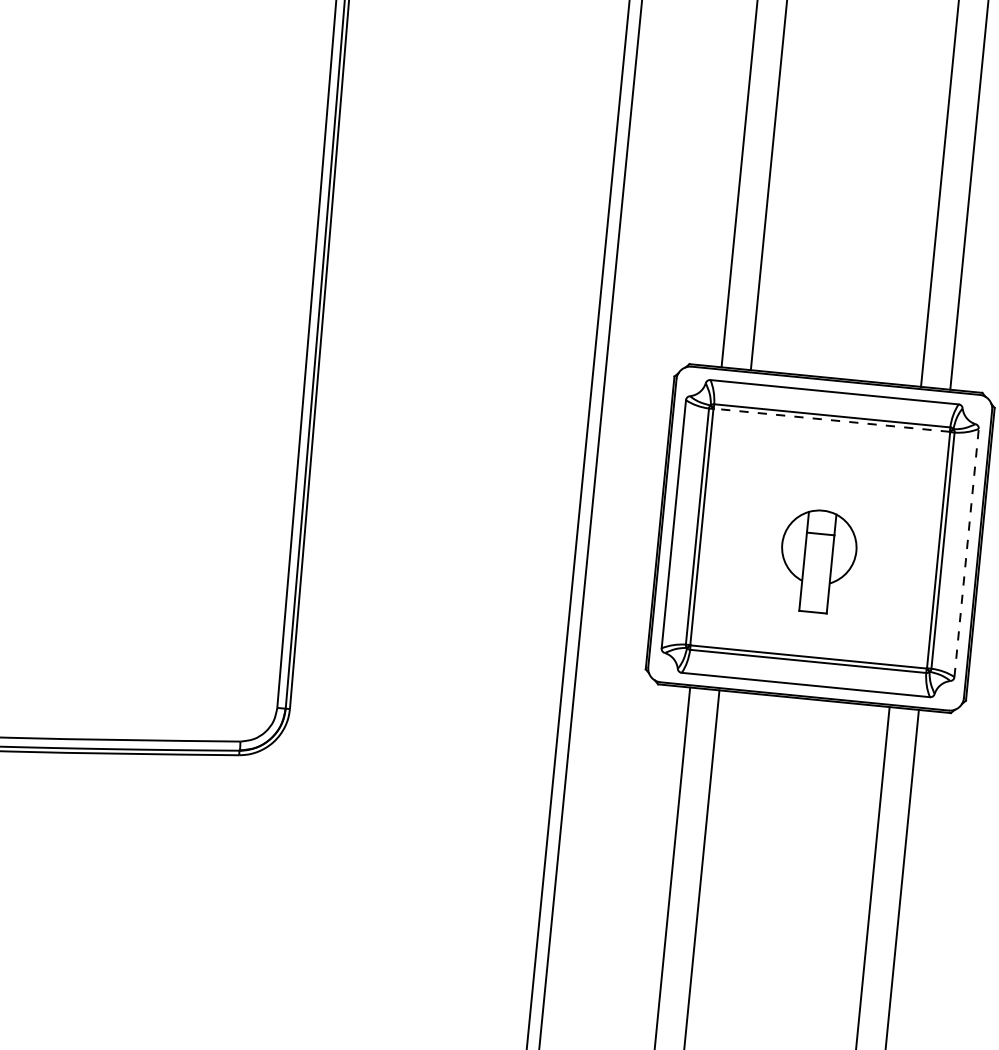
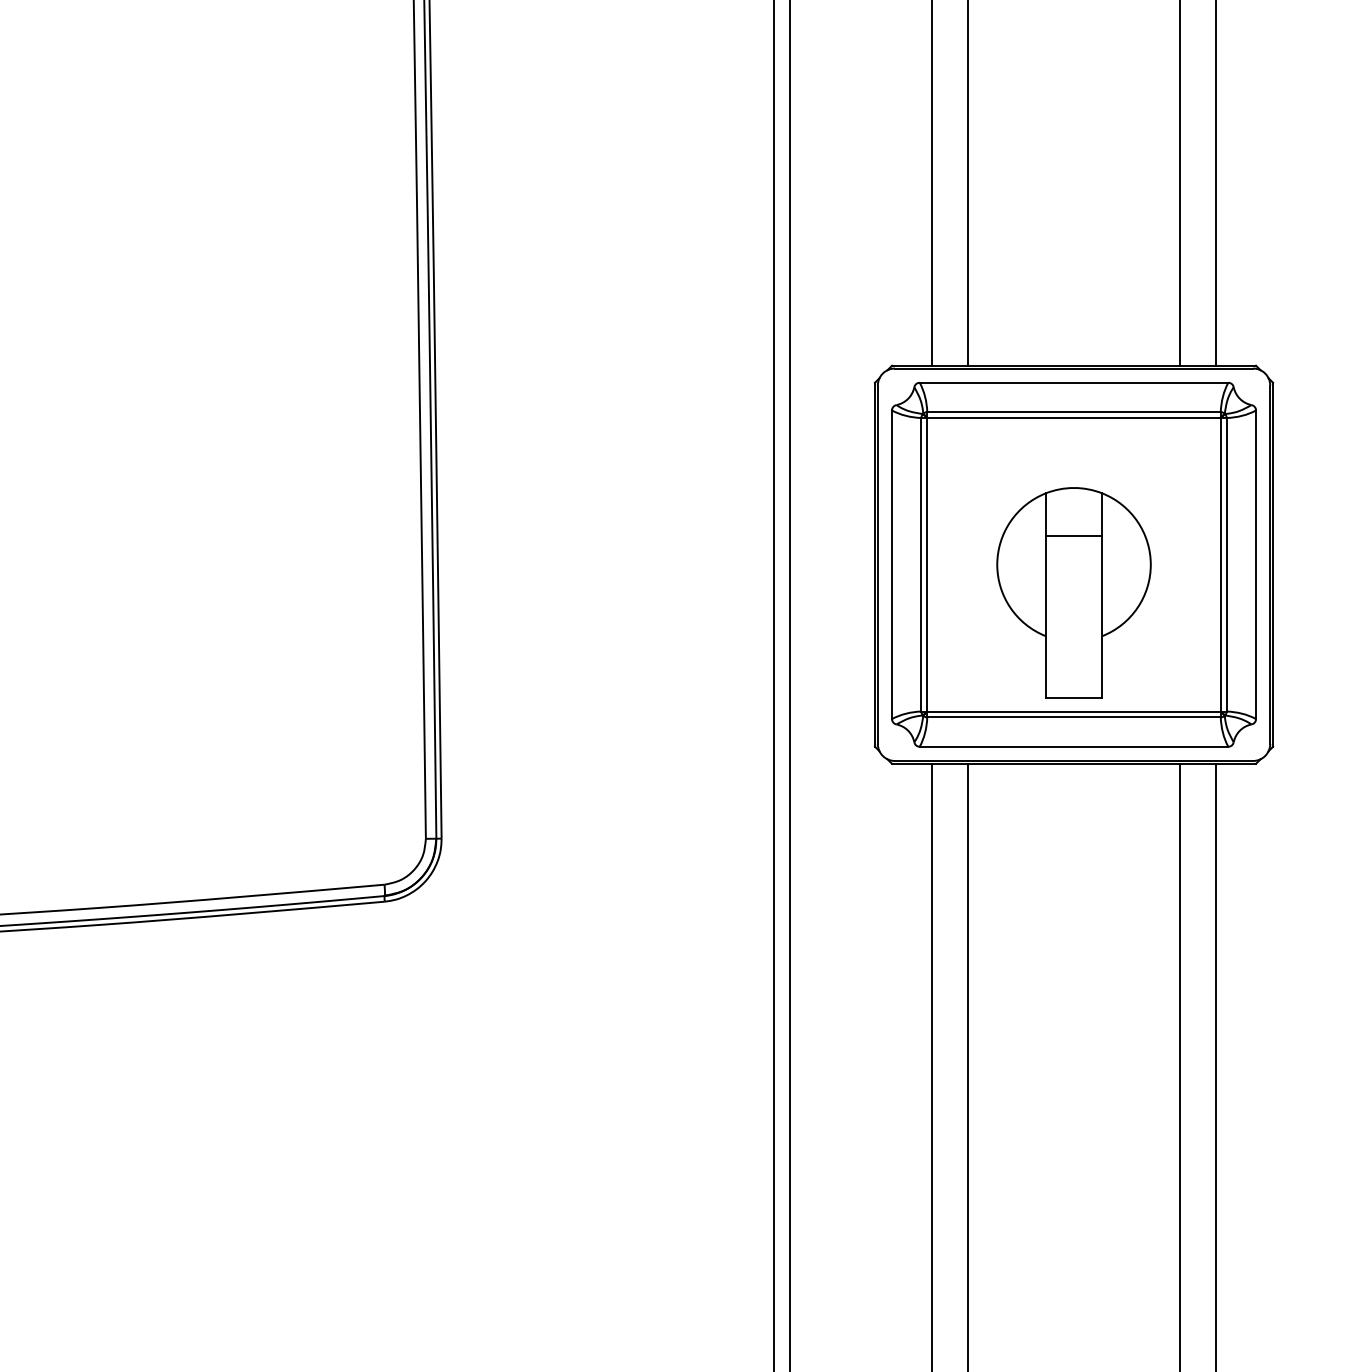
line: (832, 420) -> (1074, 417), dashed -> solid
line: (967, 552) -> (1256, 564), dashed -> solid
part: (817, 560) -> (1073, 592), size x1.67

